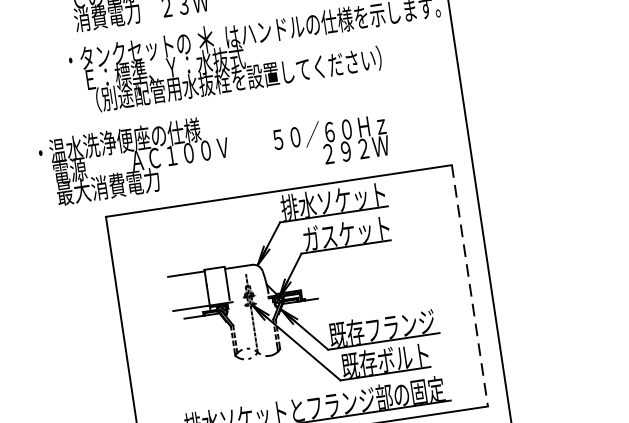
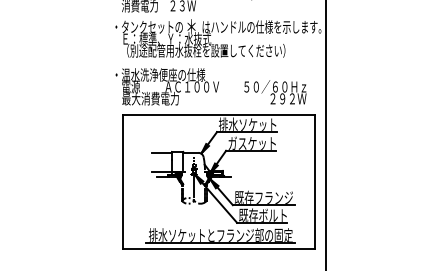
text: (212, 148) -> (210, 86), moved
line: (470, 286) -> (315, 182), dashed -> solid

